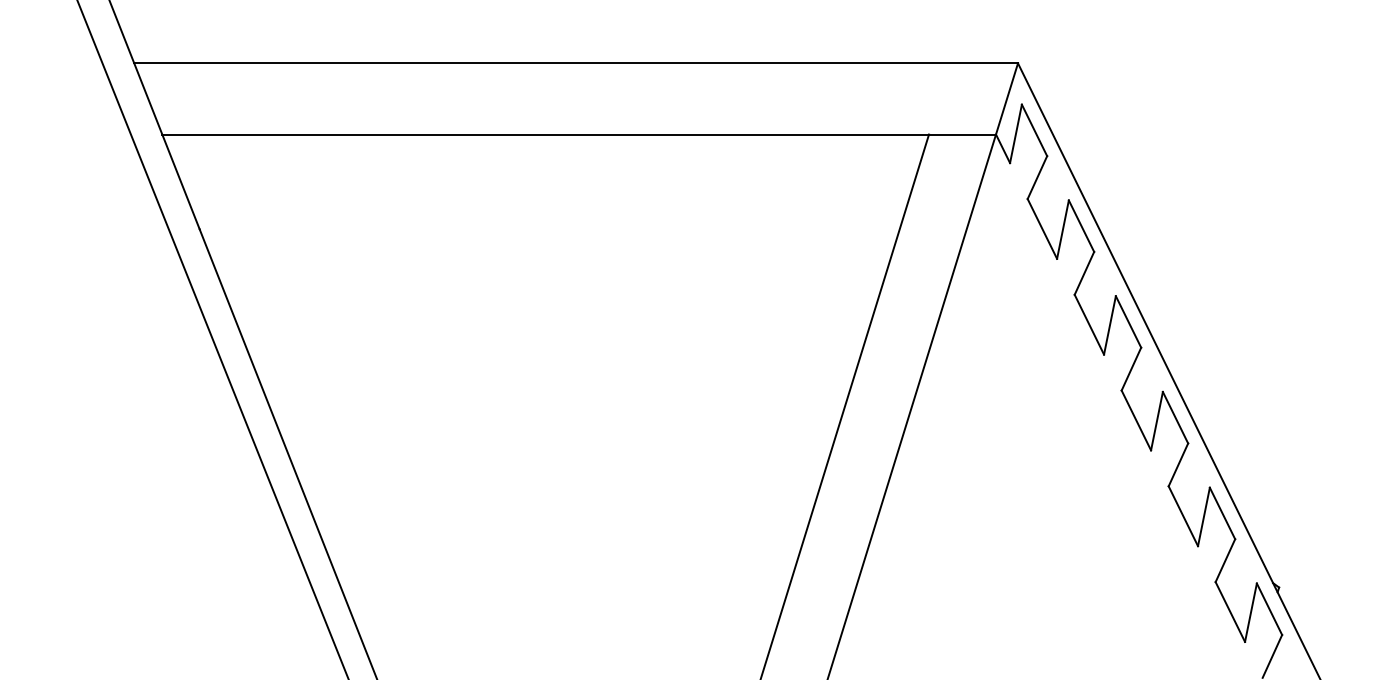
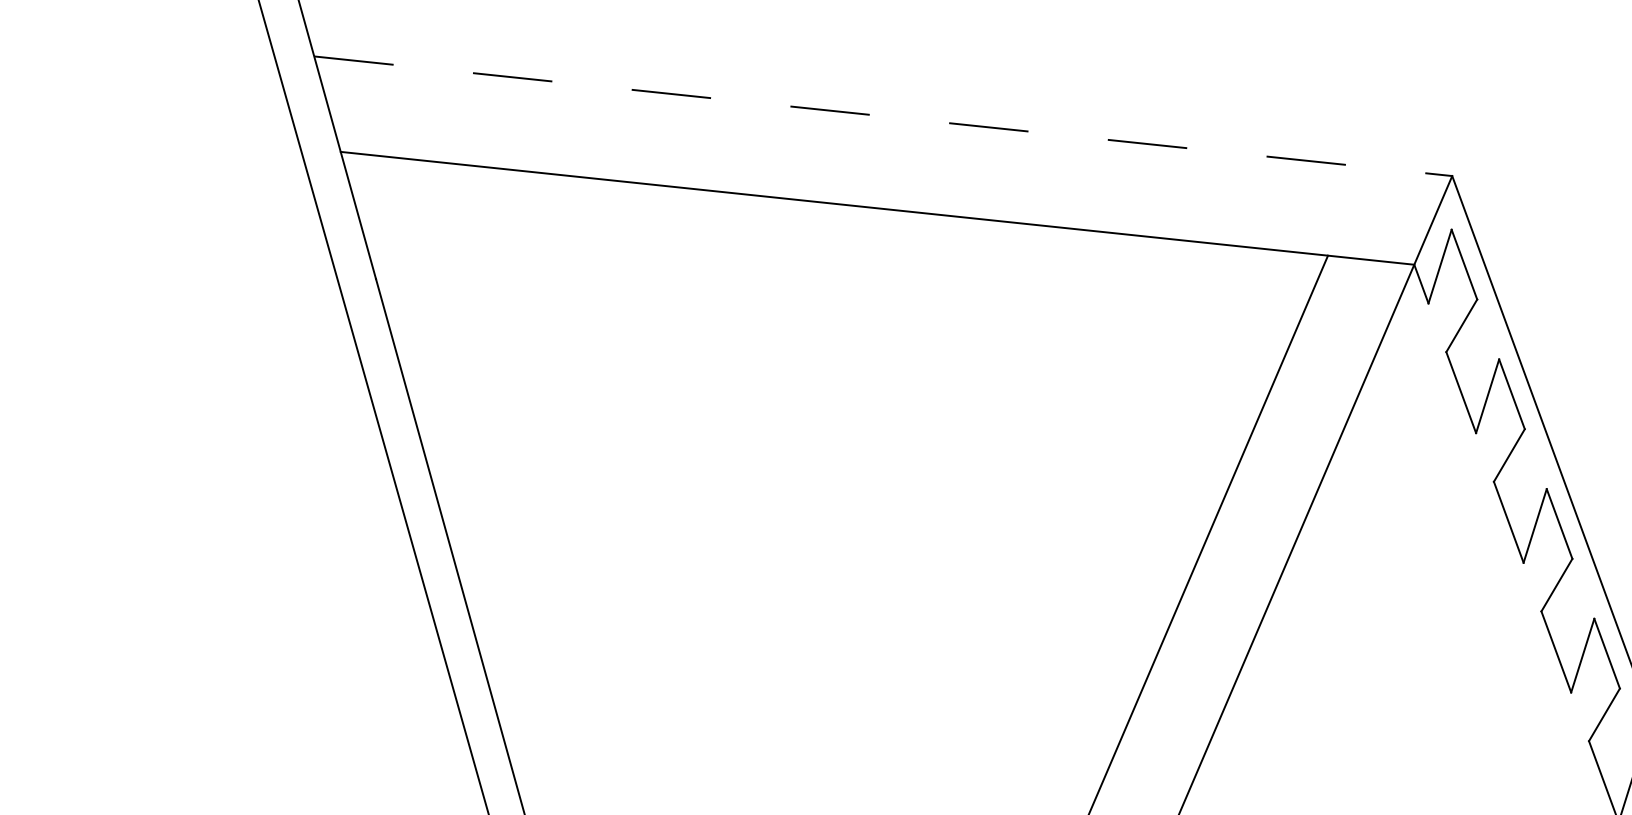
line: (576, 63) -> (883, 116), solid -> dashed

